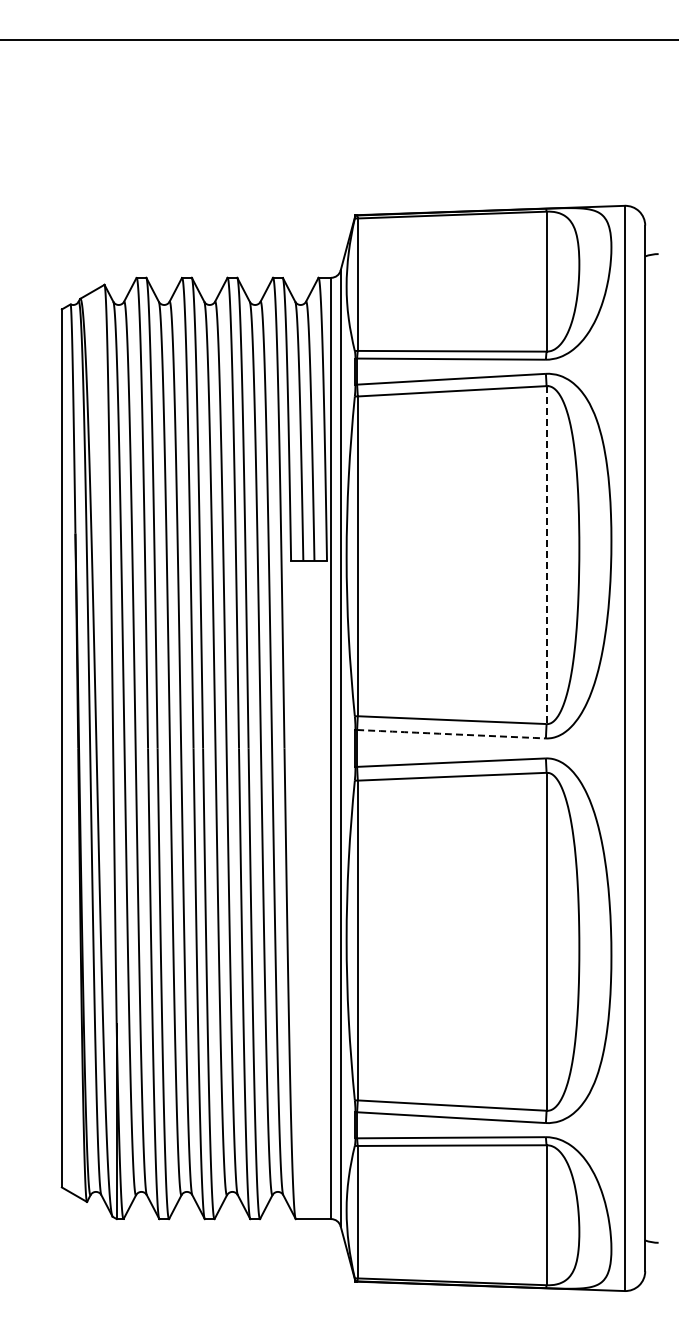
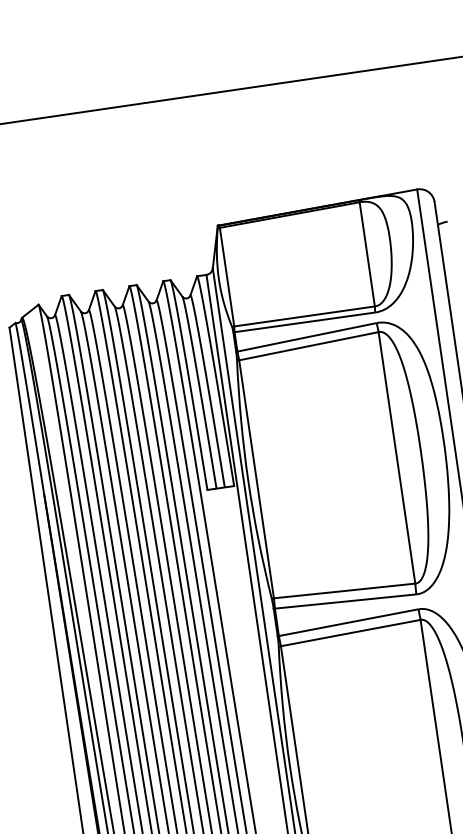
line: (546, 555) -> (396, 458), dashed -> solid
arc: (451, 734) -> (345, 601), dashed -> solid

